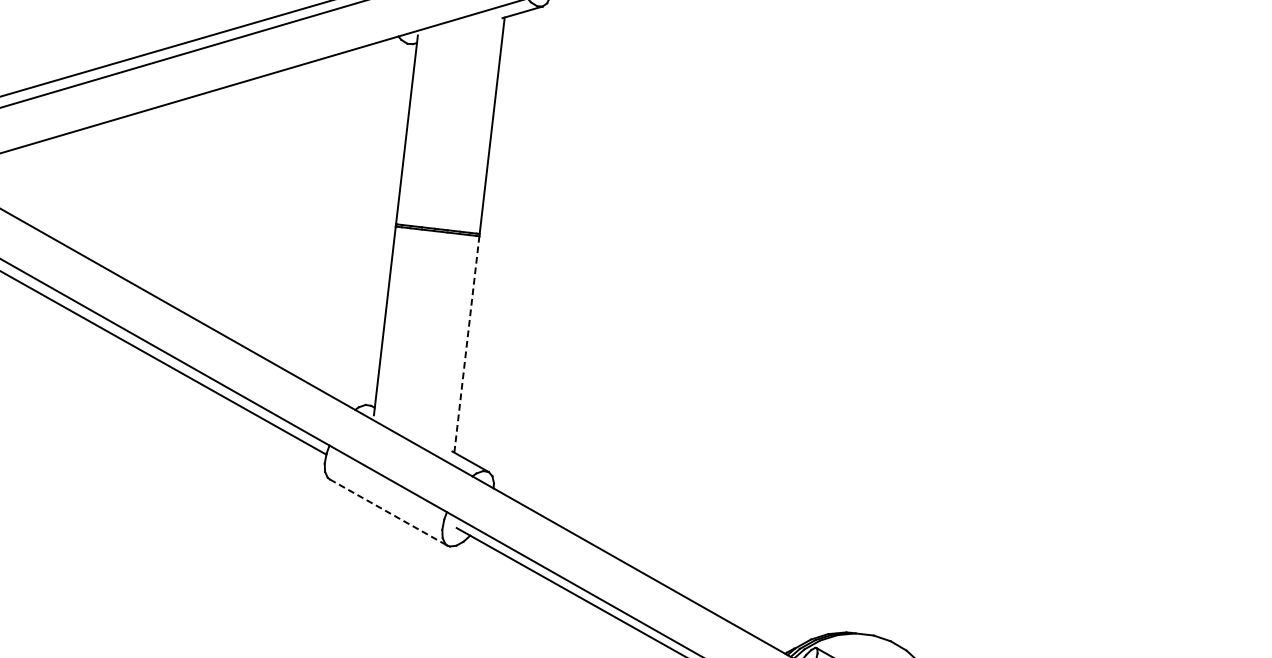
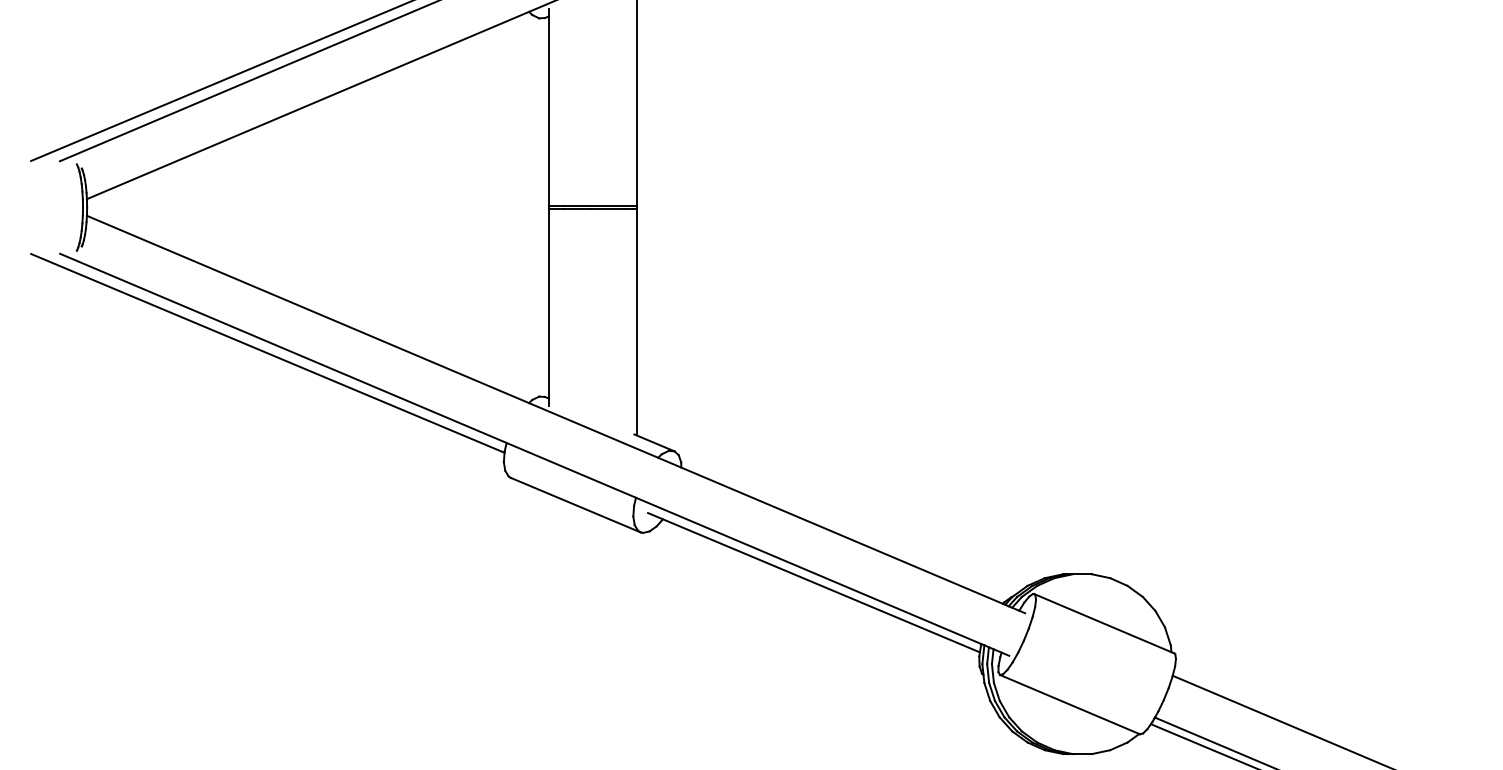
line: (467, 342) -> (636, 320), dashed -> solid
line: (389, 512) -> (576, 505), dashed -> solid

